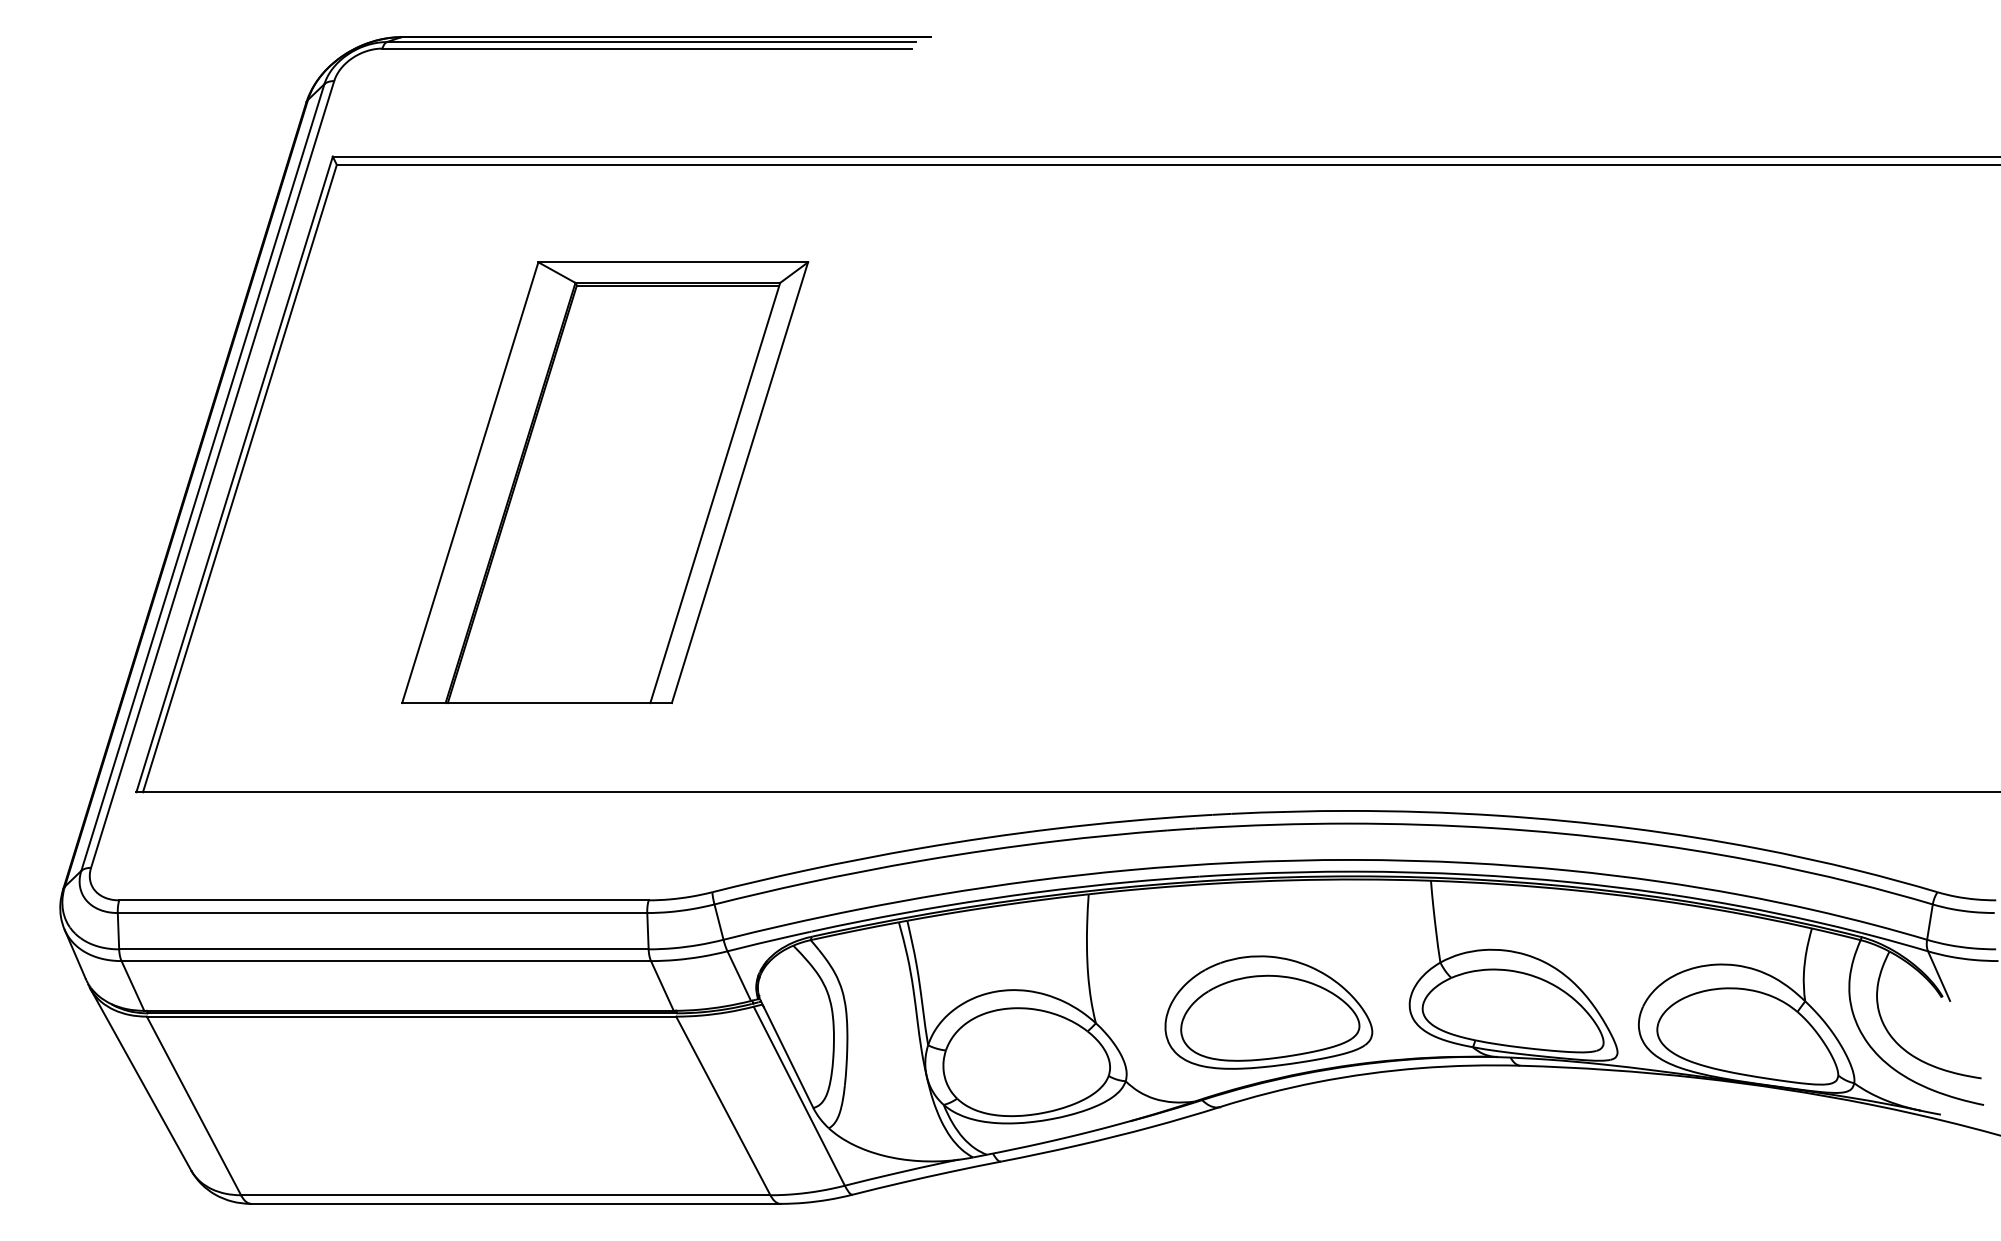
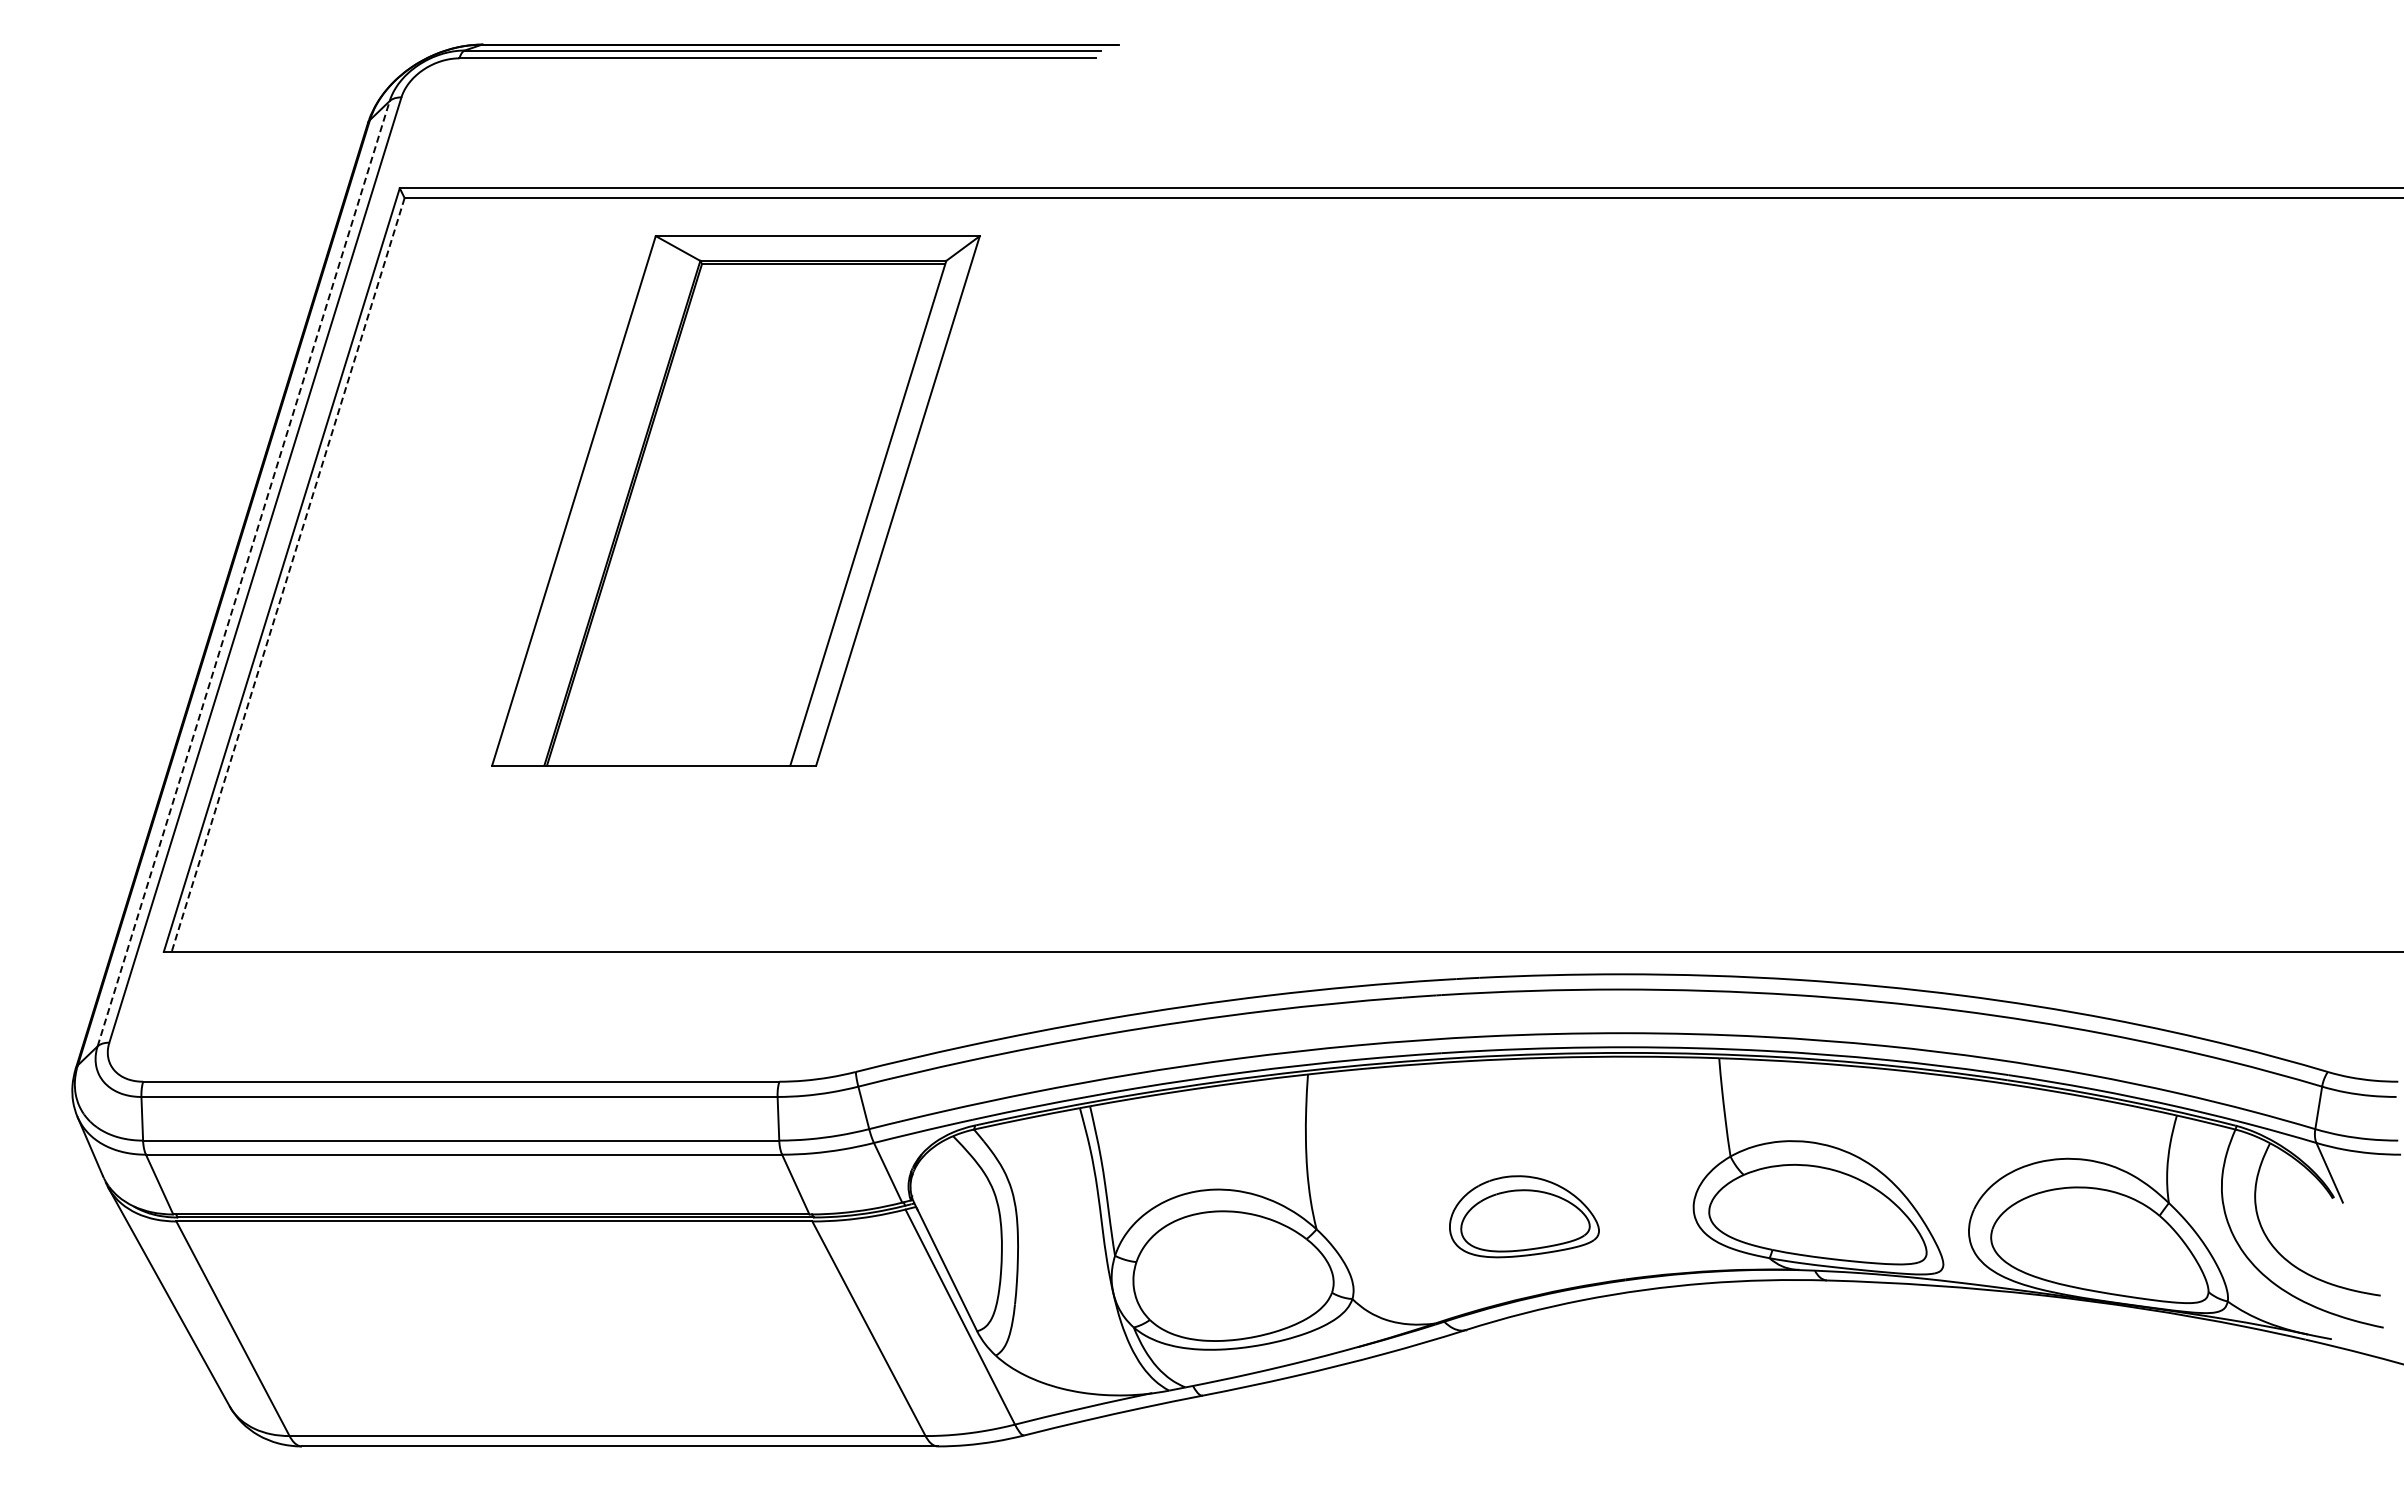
line: (202, 477) -> (243, 573), solid -> dashed
line: (240, 479) -> (288, 575), solid -> dashed
part: (604, 482) -> (735, 500), moved
part: (1268, 1012) -> (1524, 1216), size x0.6

